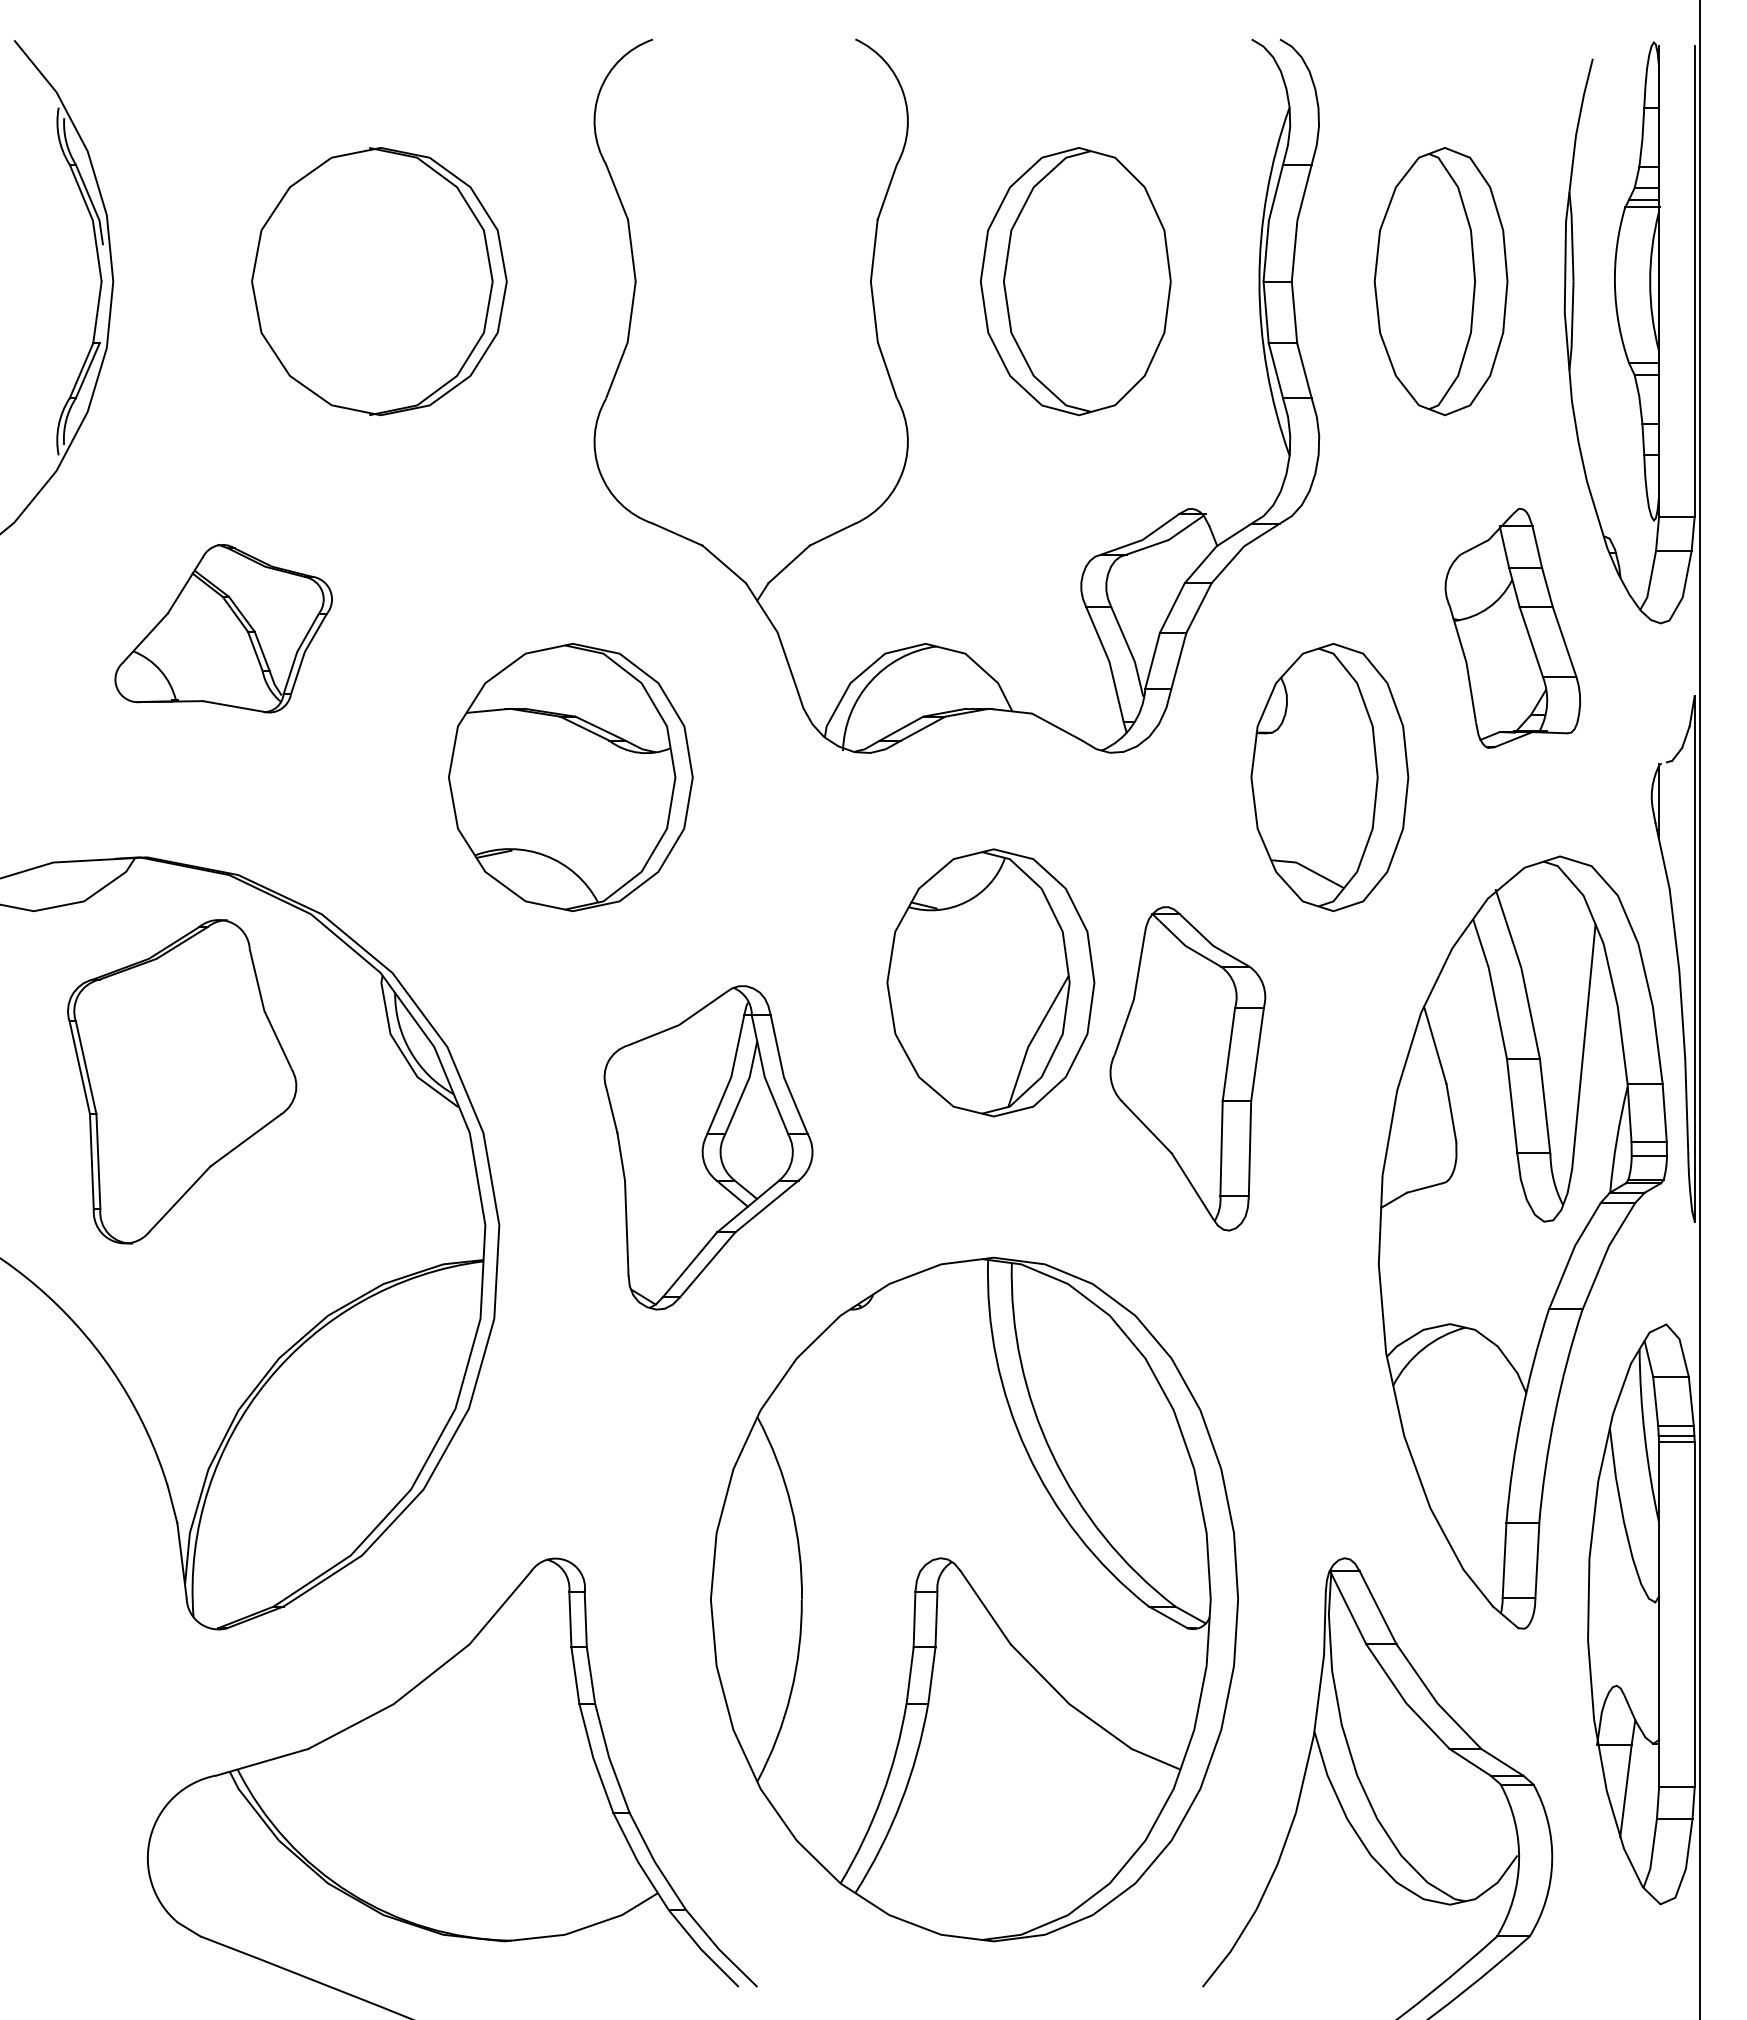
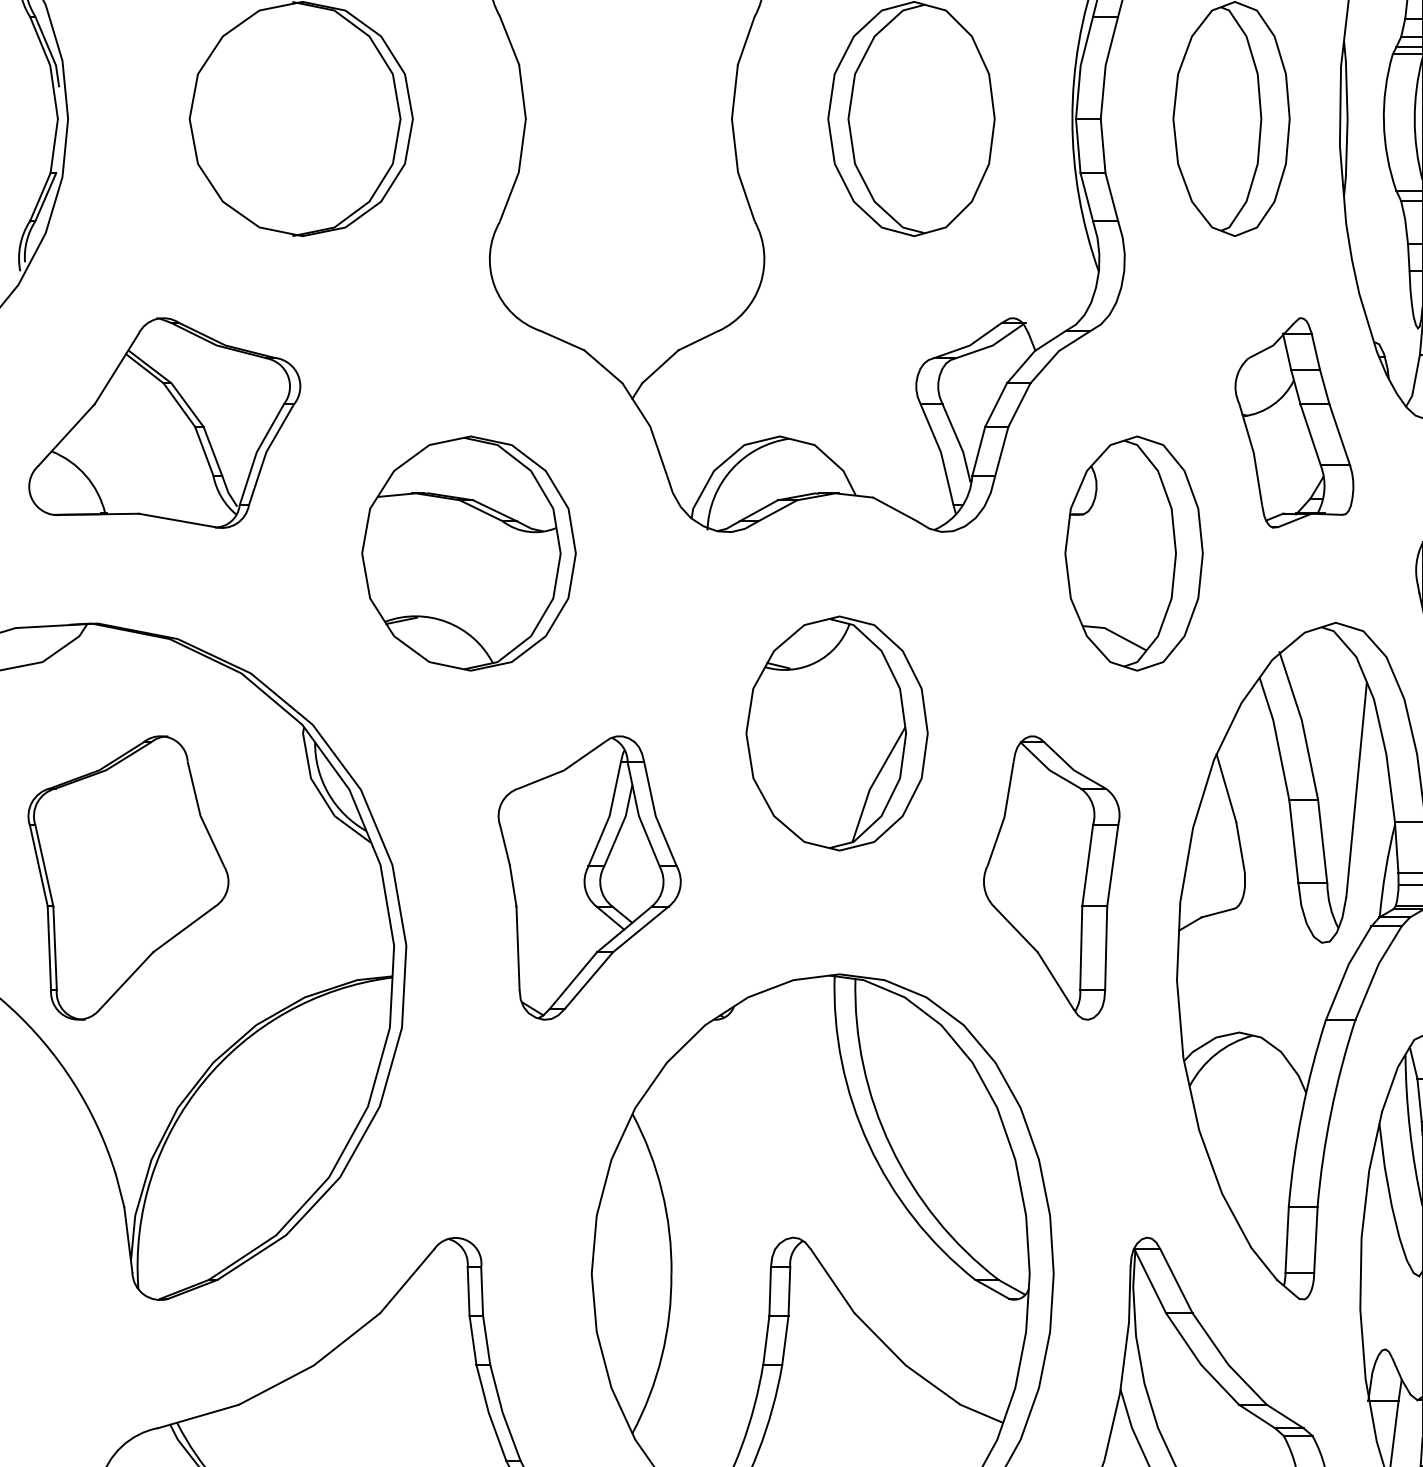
part: (223, 628) -> (164, 423), size x1.43
part: (1187, 1068) -> (1051, 877), moved
part: (182, 1081) -> (128, 877), moved

